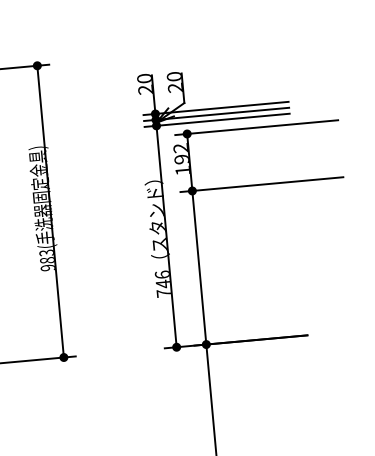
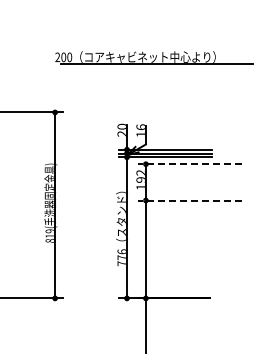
text: (173, 81) -> (140, 130), 20 -> 16
line: (257, 128) -> (190, 164), solid -> dashed
line: (262, 184) -> (190, 200), solid -> dashed
text: (46, 259) -> (49, 235), 983( -> 819(
text: (162, 283) -> (121, 257), 746 -> 776

